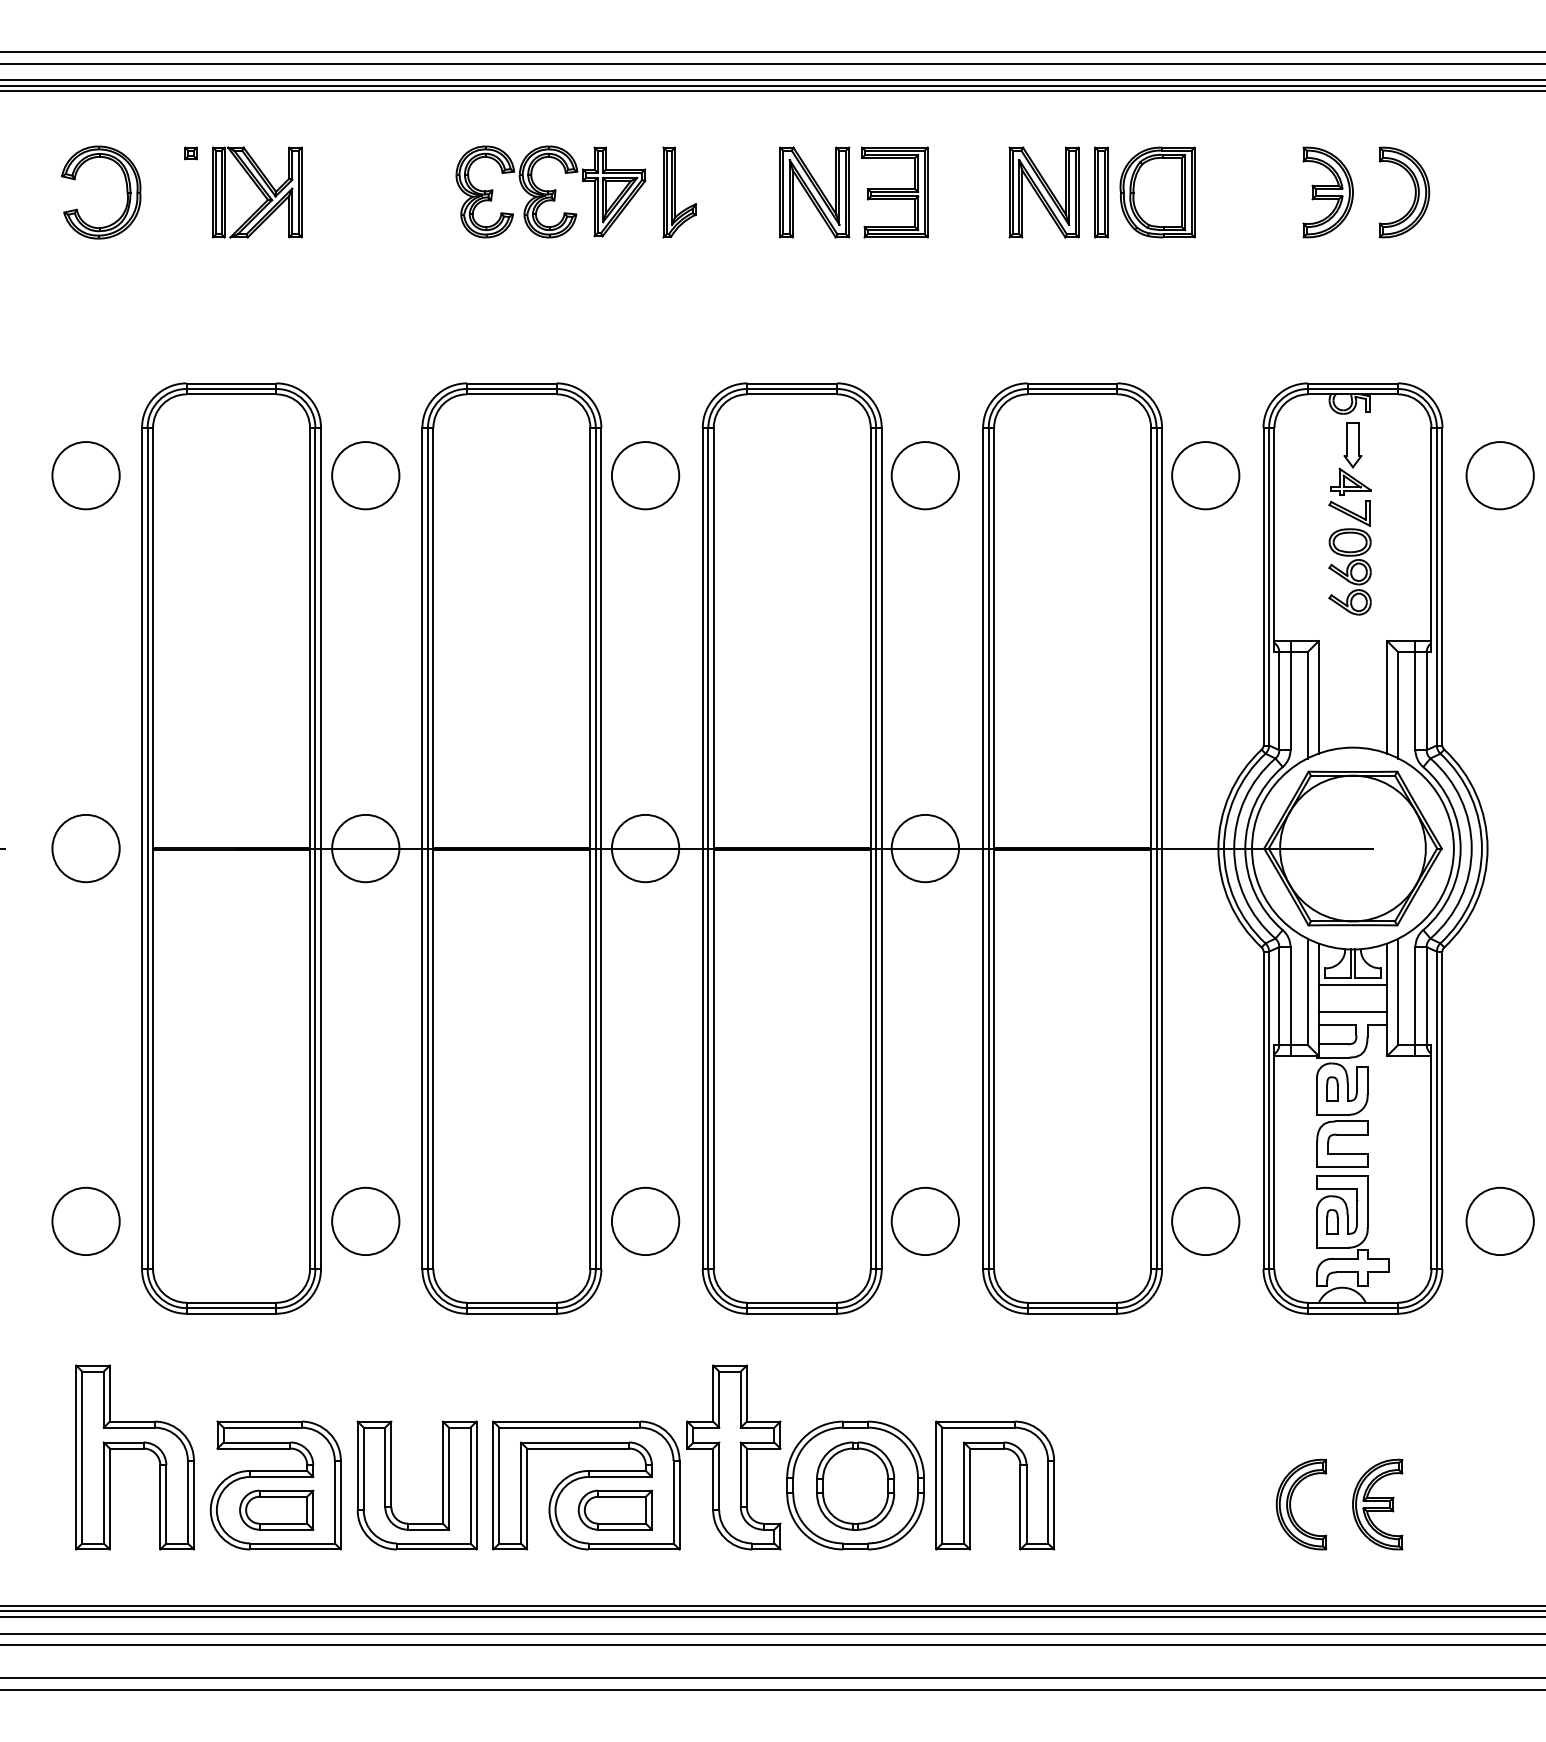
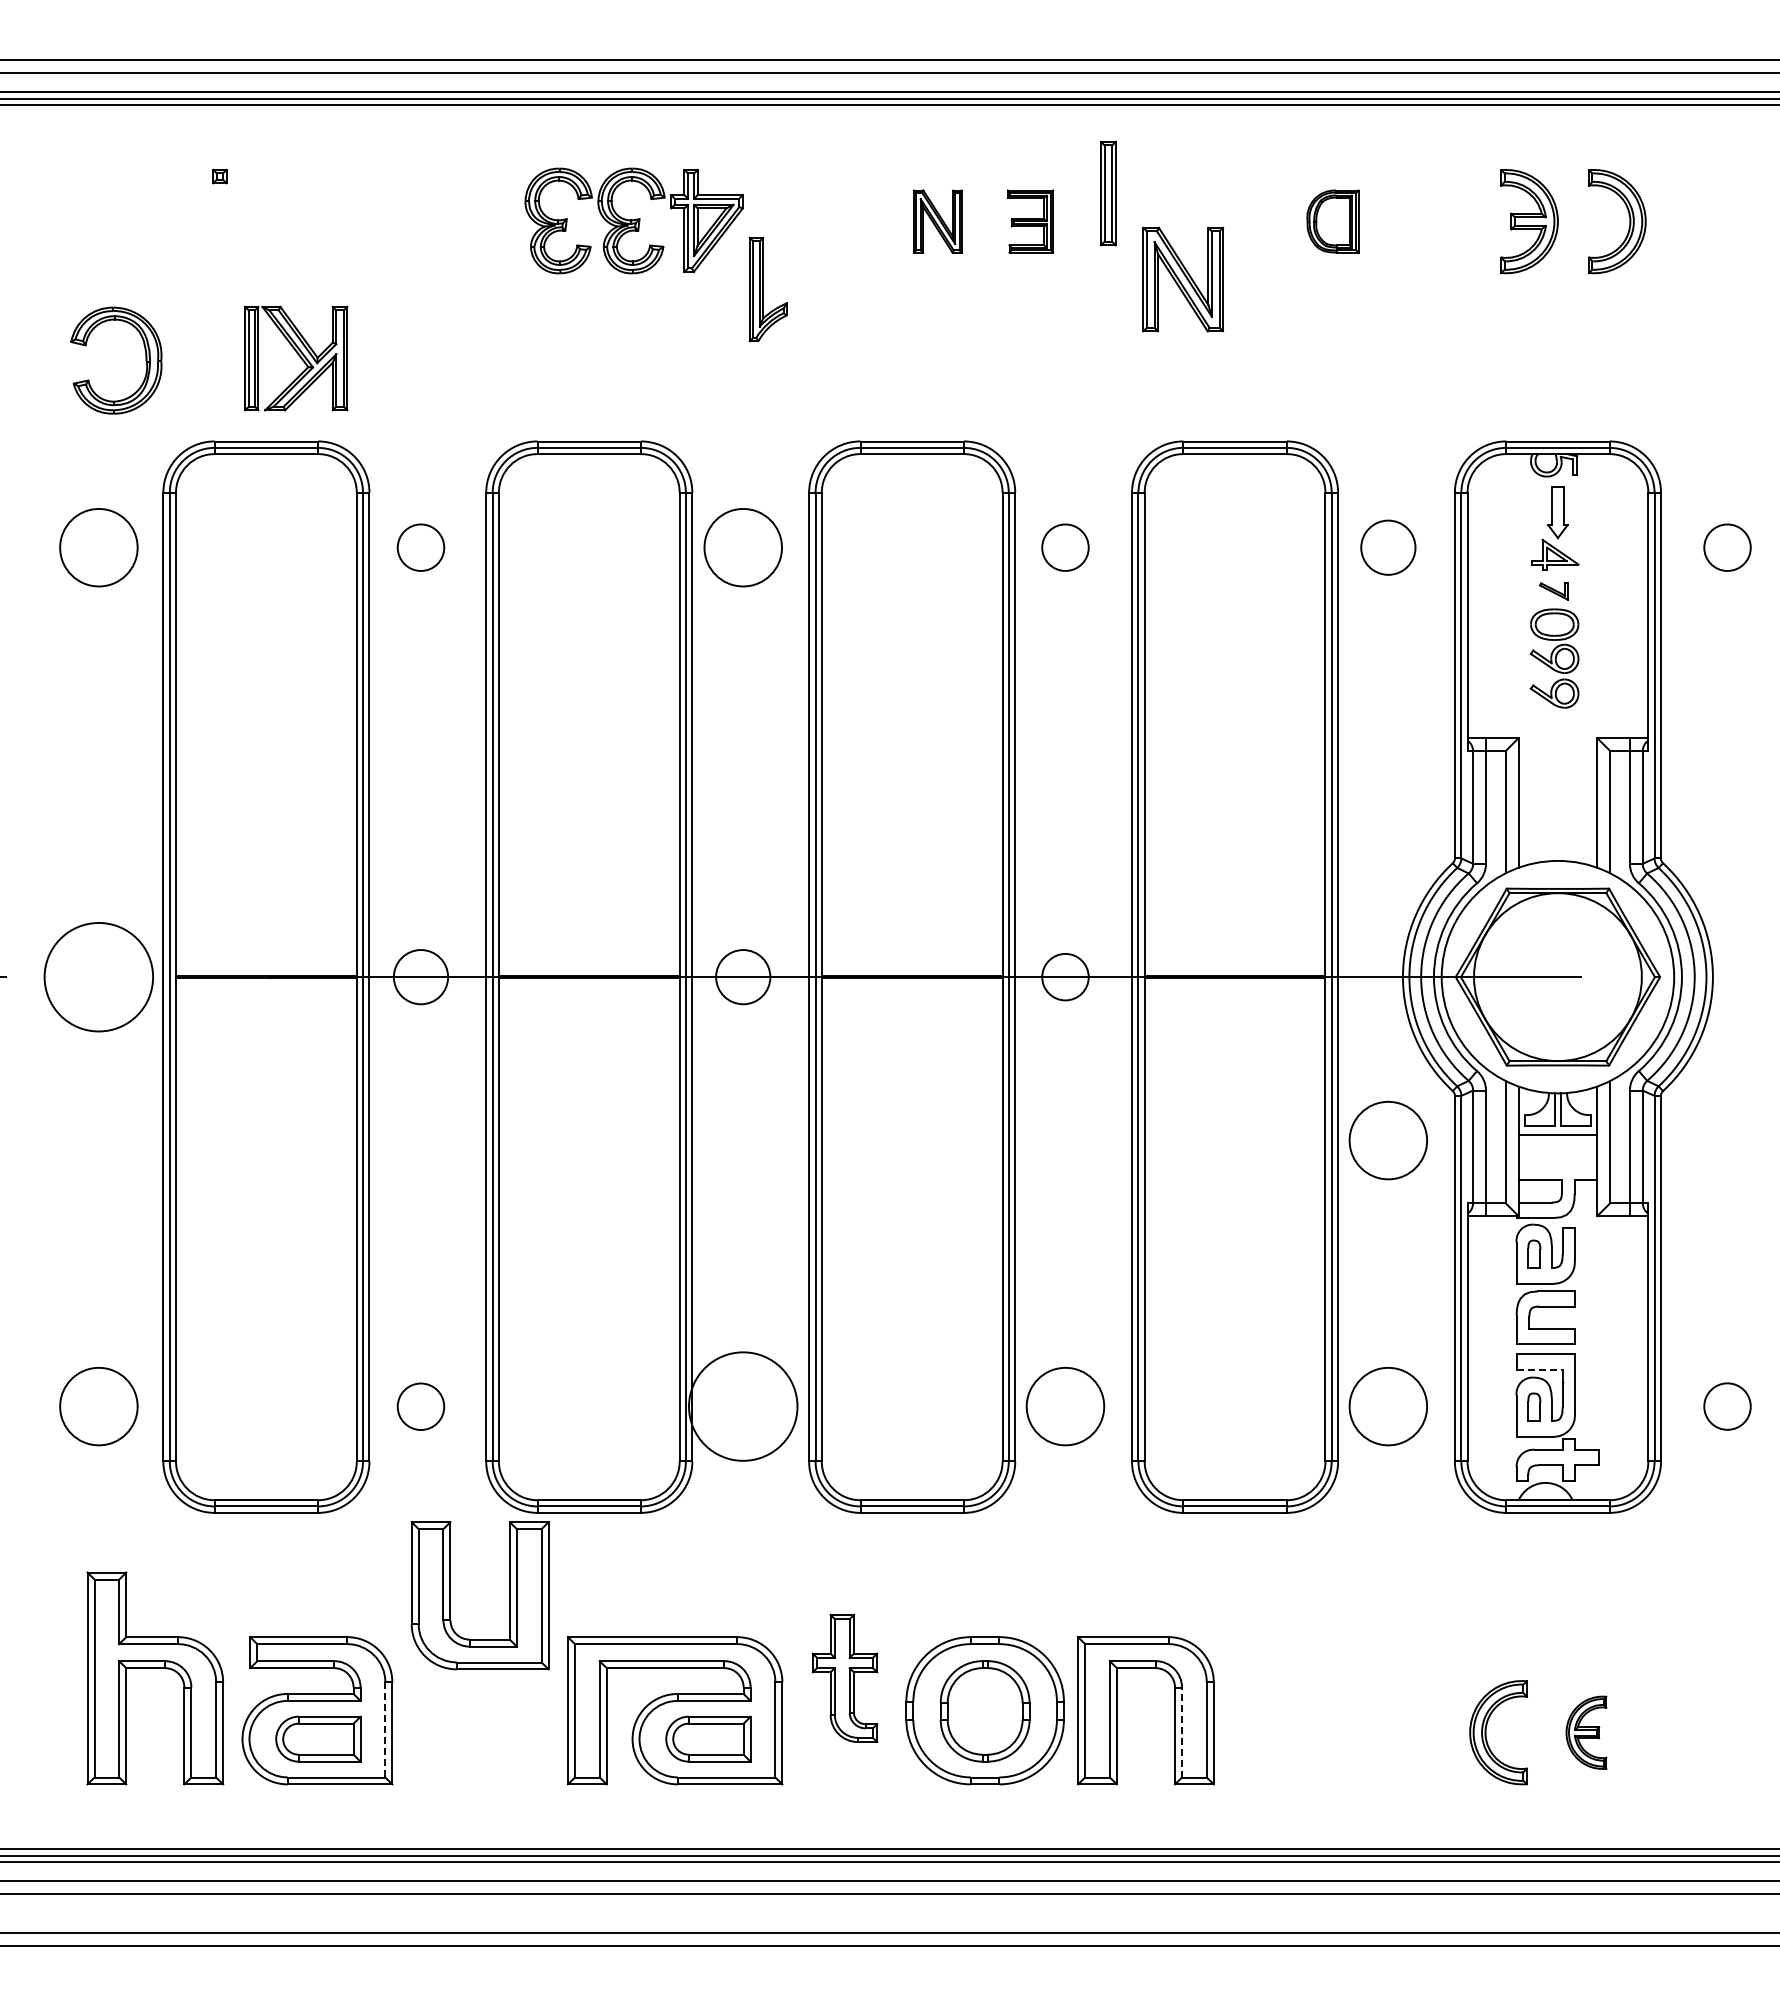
part: (126, 192) -> (145, 360), moved
part: (257, 192) -> (296, 358), moved
part: (678, 192) -> (767, 289), moved
part: (814, 192) -> (937, 221), size x0.6
part: (894, 192) -> (1030, 221), size x0.6
part: (1044, 192) -> (1183, 279), moved
part: (1101, 192) -> (1108, 193), moved
part: (1157, 192) -> (1332, 221), size x0.6
circle: (365, 475) -> (420, 547), size x0.6
circle: (925, 475) -> (1065, 547), size x0.6
circle: (1205, 475) -> (1388, 547), size x0.7
circle: (1500, 475) -> (1727, 547), size x0.6
part: (1349, 513) -> (1553, 591), size x0.6
circle: (85, 847) -> (98, 976), size x1.4
circle: (365, 847) -> (420, 976), size x0.7
circle: (645, 847) -> (743, 976), size x0.7
circle: (925, 847) -> (1065, 976), size x0.6
circle: (1204, 990) -> (1387, 1140), added
line: (1352, 1011) -> (1557, 1164), removed
line: (1337, 1189) -> (1540, 1369), solid -> dashed
circle: (365, 1221) -> (420, 1406), size x0.6
circle: (645, 1221) -> (743, 1406), size x1.4
circle: (1500, 1221) -> (1727, 1406), size x0.6
part: (733, 1457) -> (844, 1678), size x0.6
part: (391, 1485) -> (450, 1595), moved
line: (334, 1501) -> (385, 1729), solid -> dashed
line: (1026, 1504) -> (1181, 1732), solid -> dashed
part: (1377, 1504) -> (1586, 1732), size x0.7

